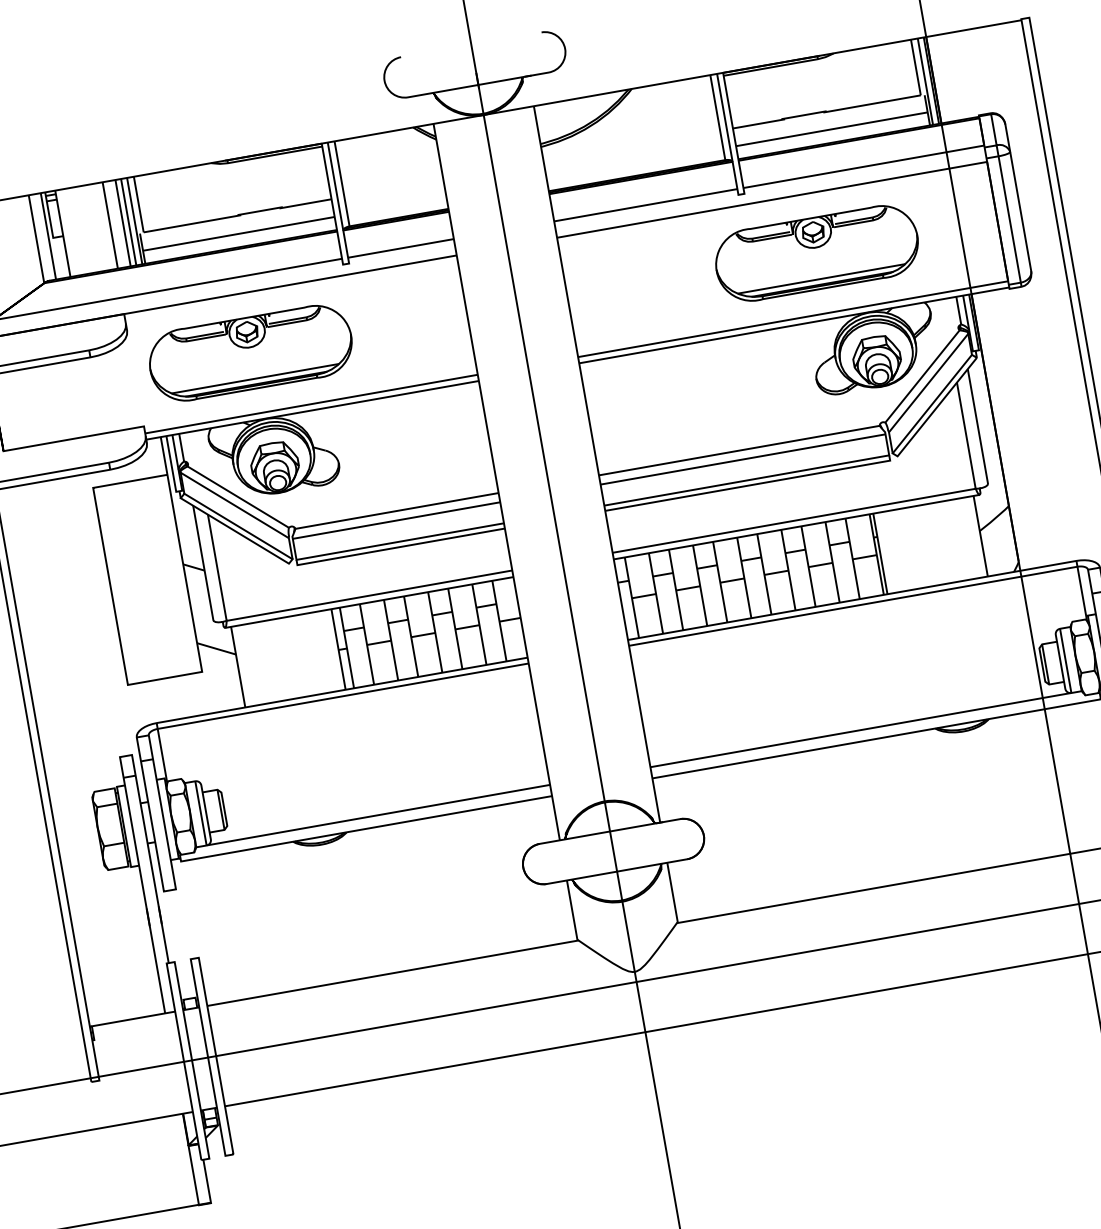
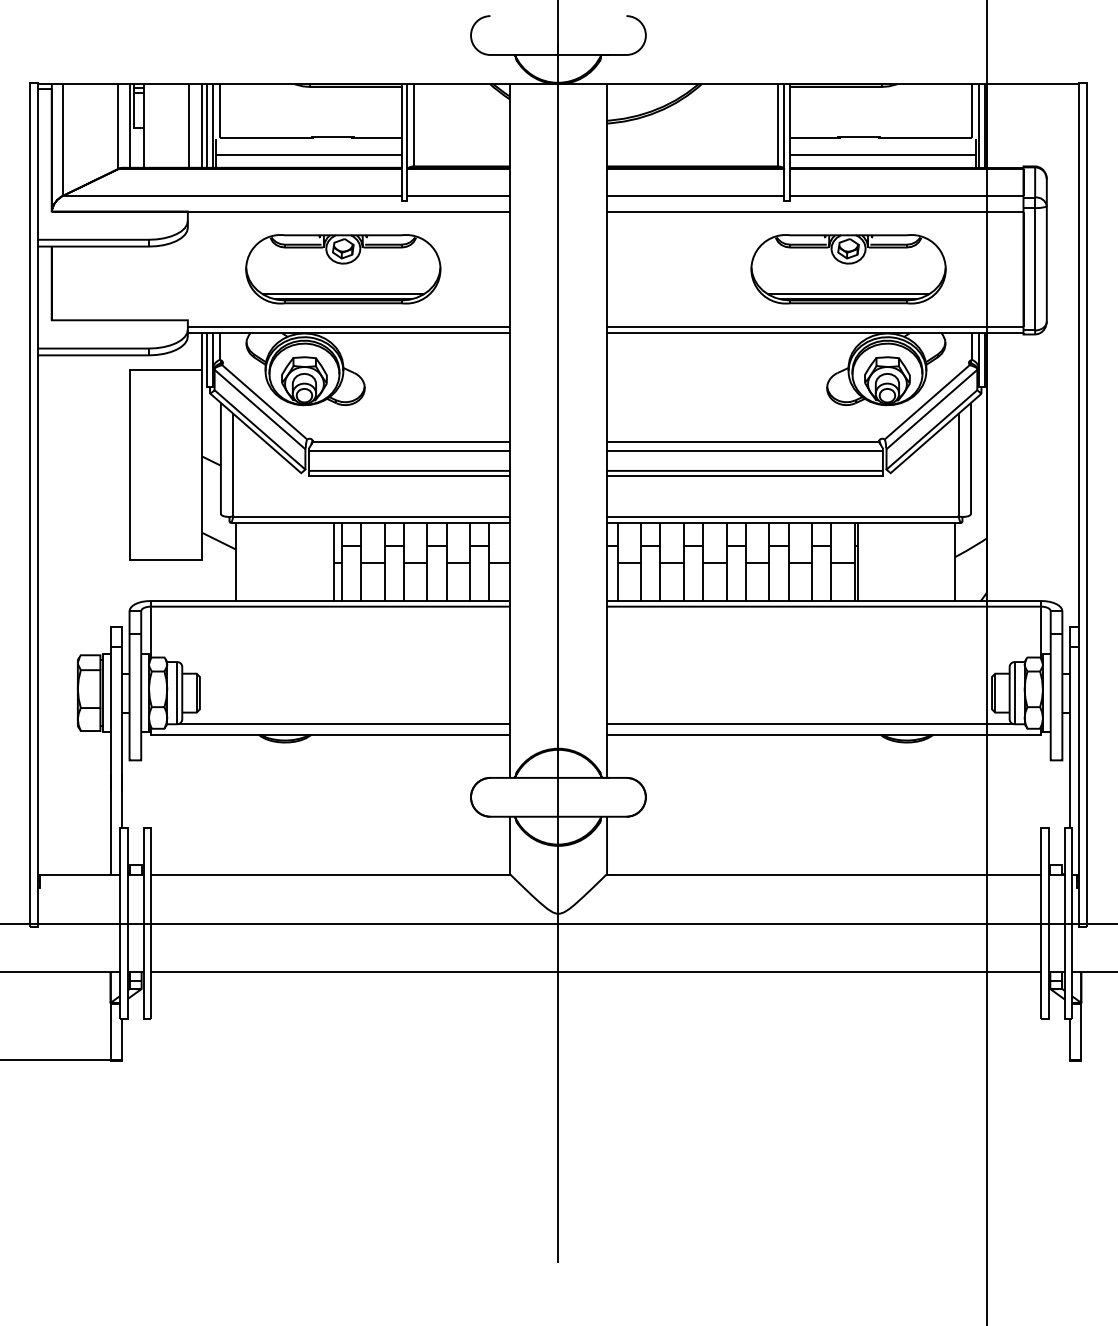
part: (251, 353) -> (343, 269), moved

